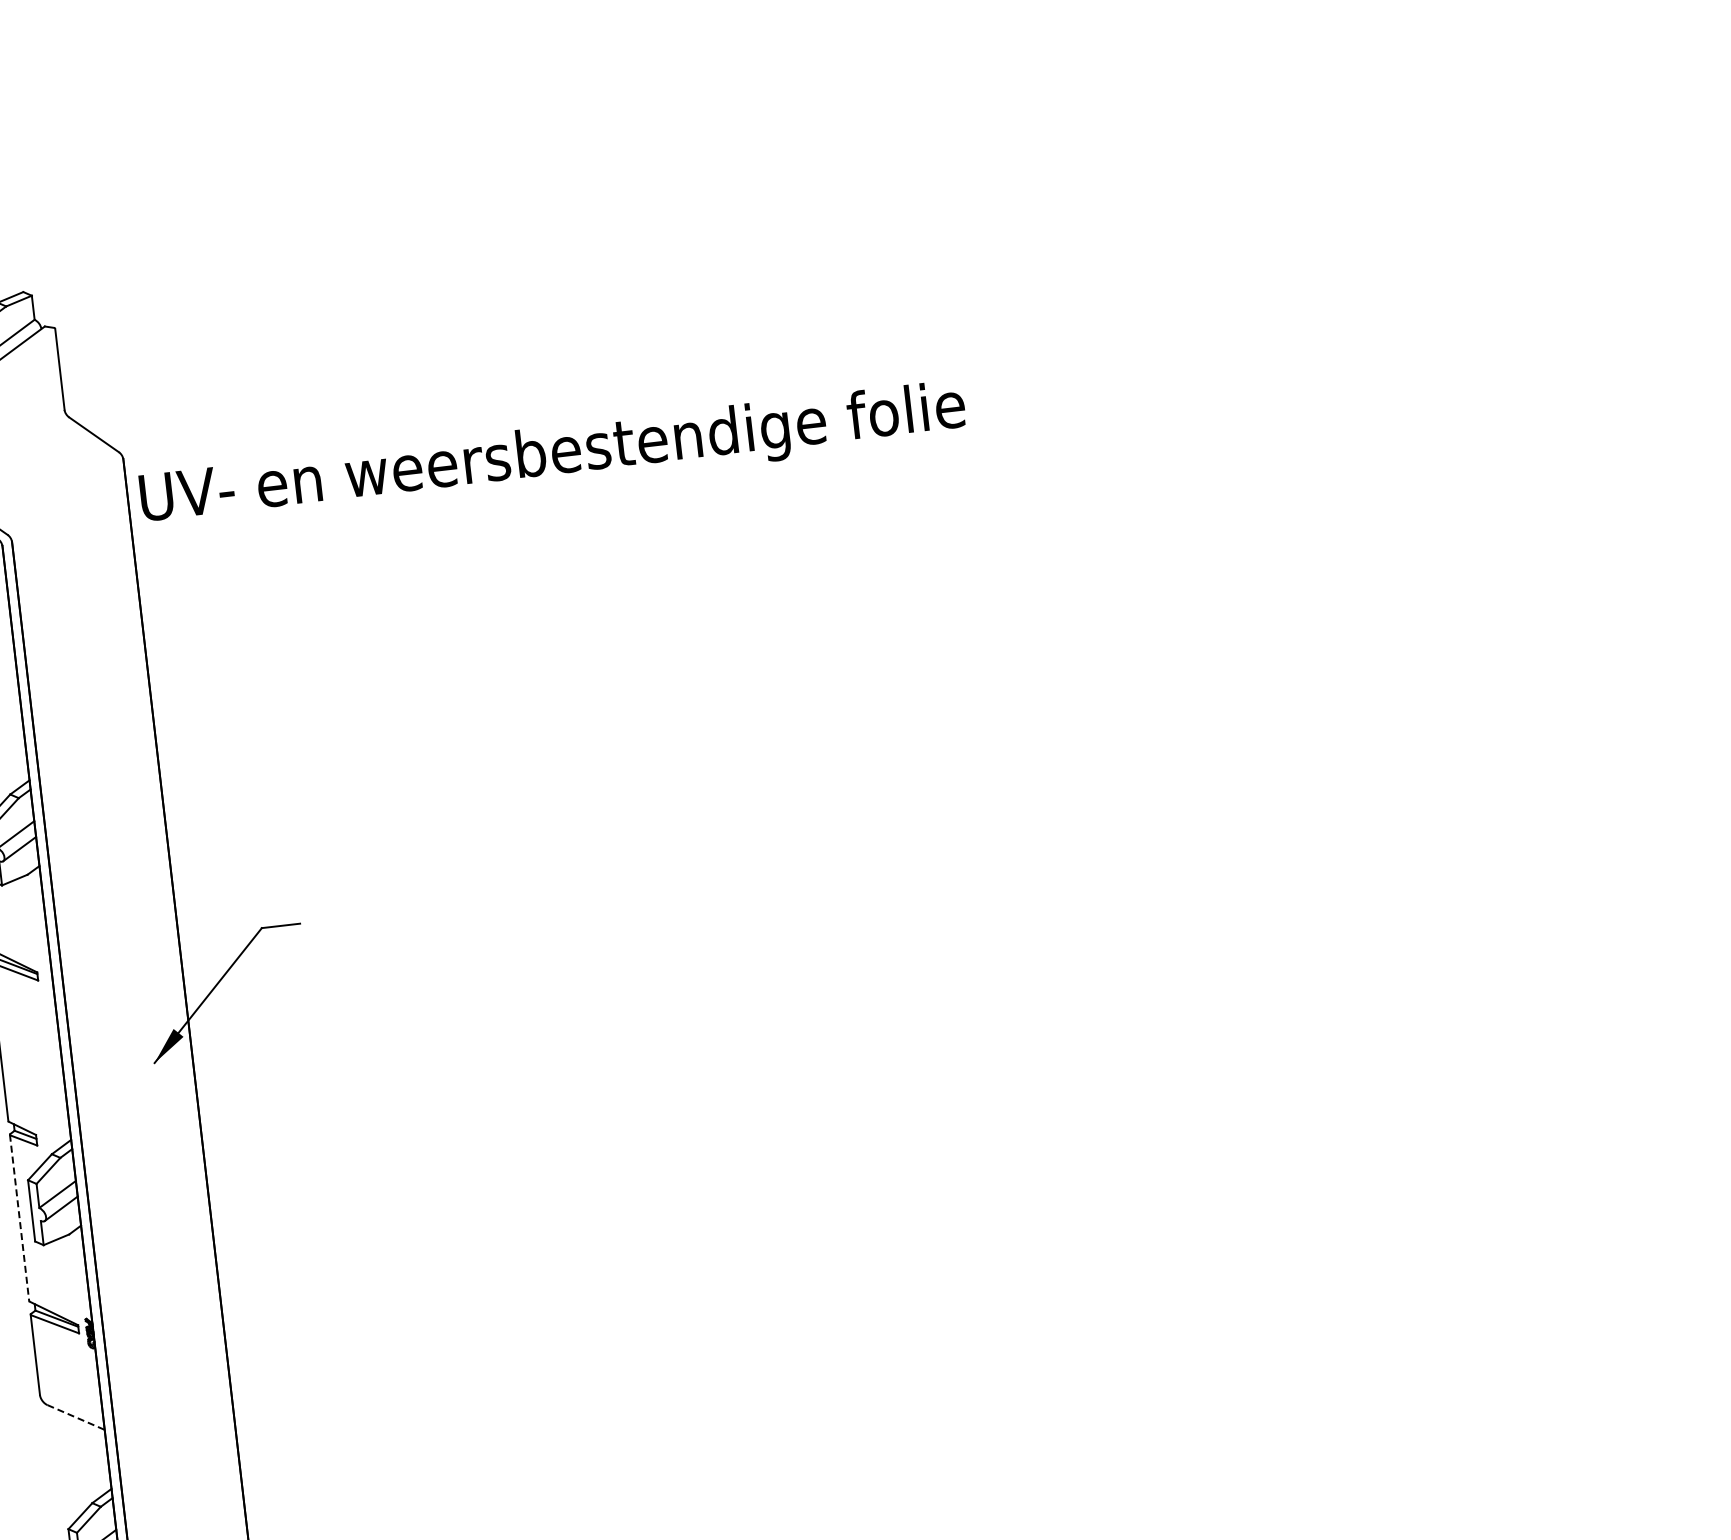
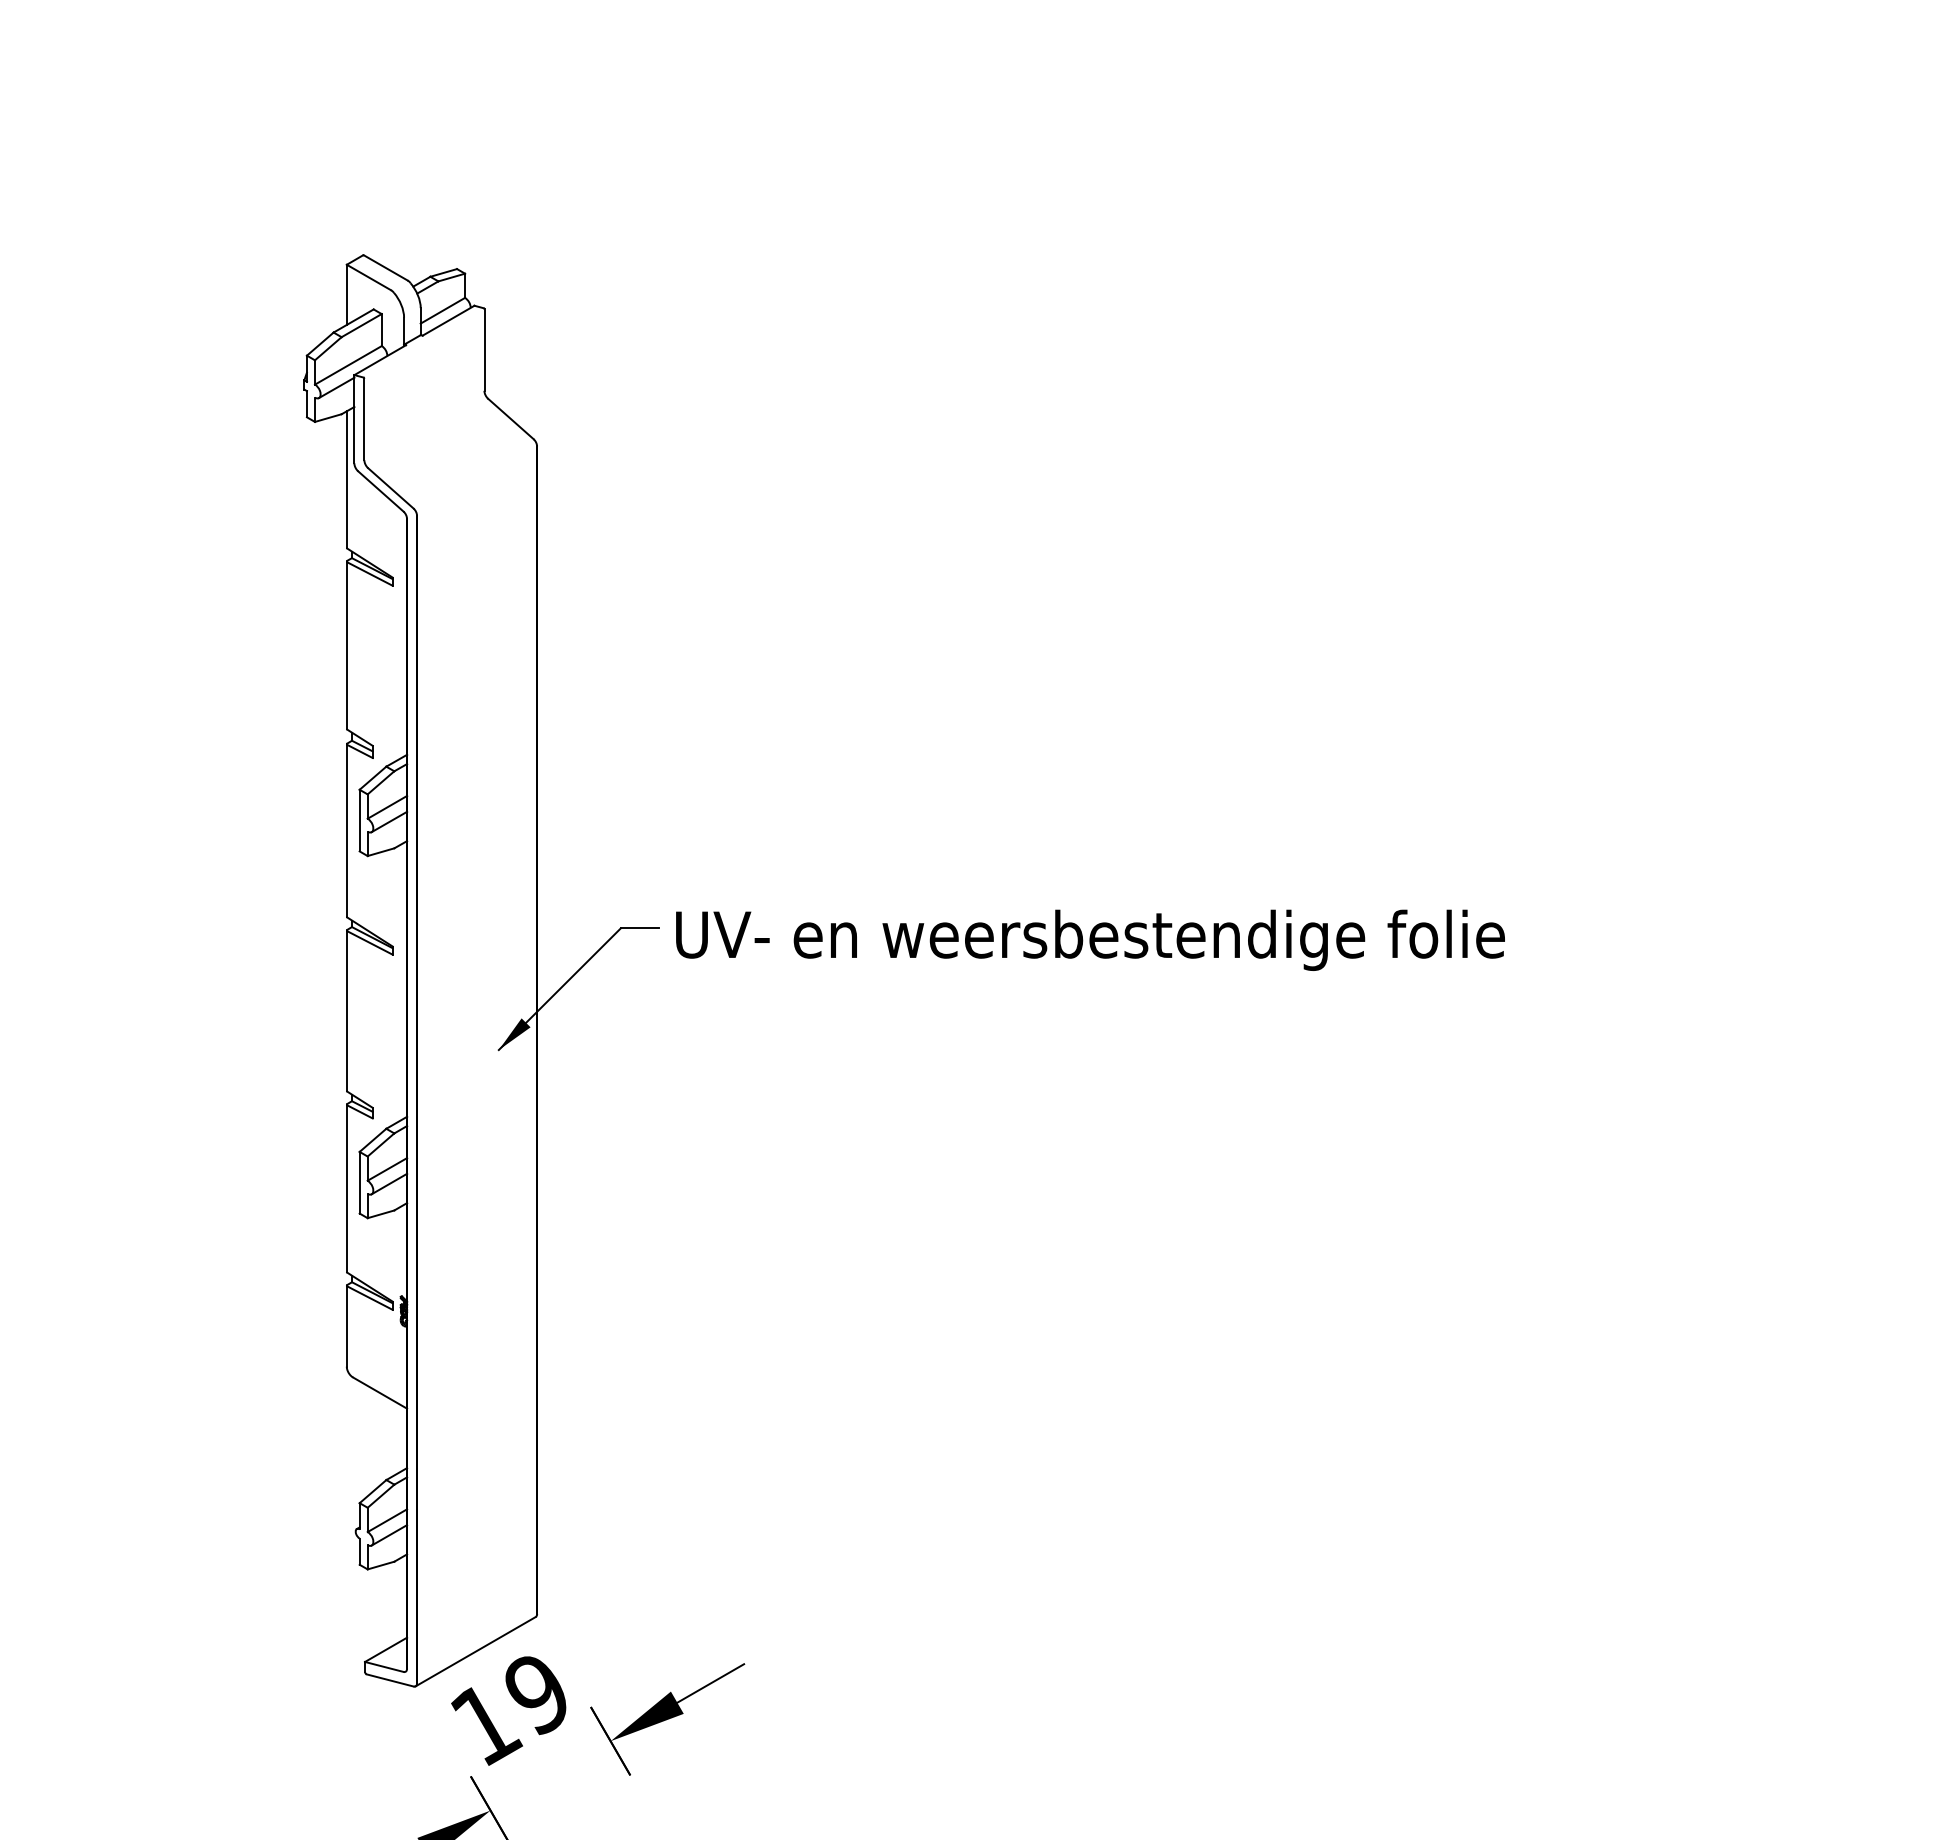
text: (553, 455) -> (1090, 939), moved
line: (19, 1218) -> (346, 1188), dashed -> solid
line: (76, 1417) -> (380, 1393), dashed -> solid

